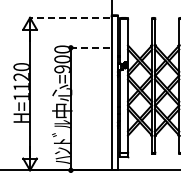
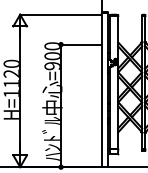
line: (69, 17) -> (59, 14), dashed -> solid
line: (90, 47) -> (80, 44), dashed -> solid

